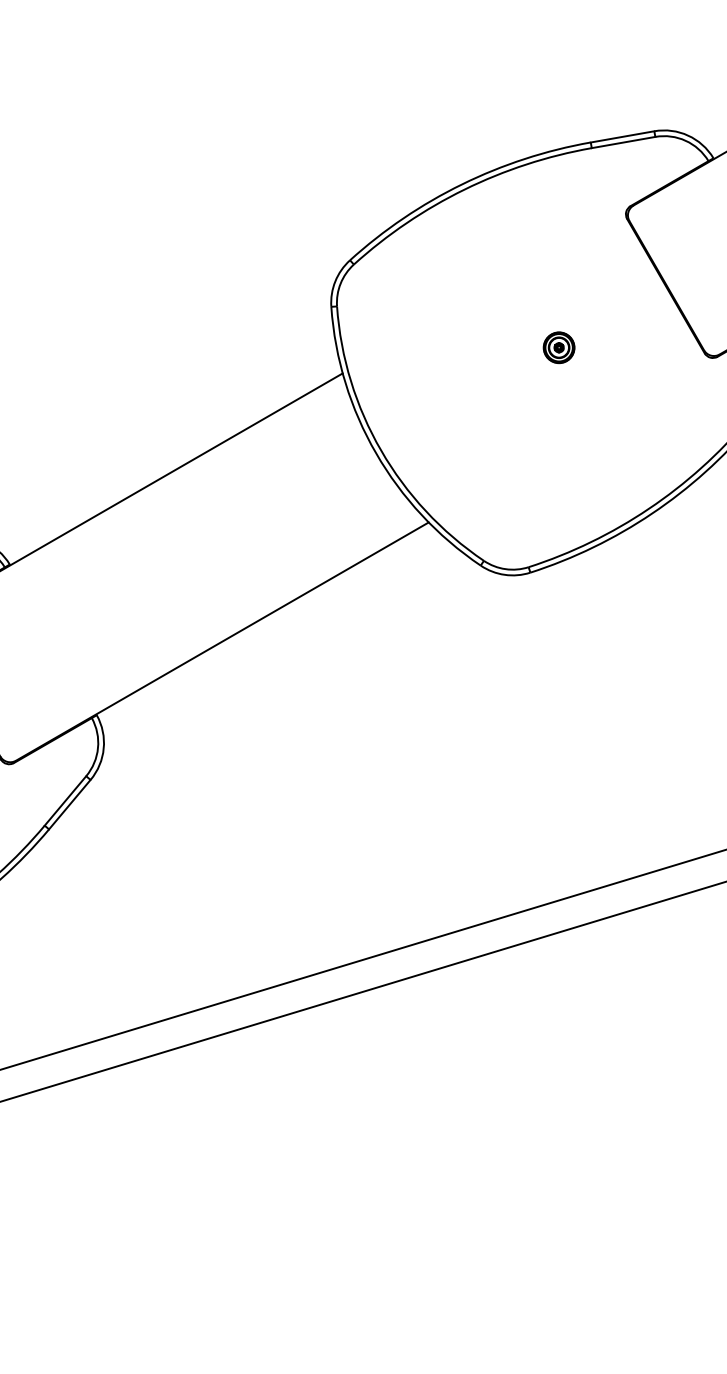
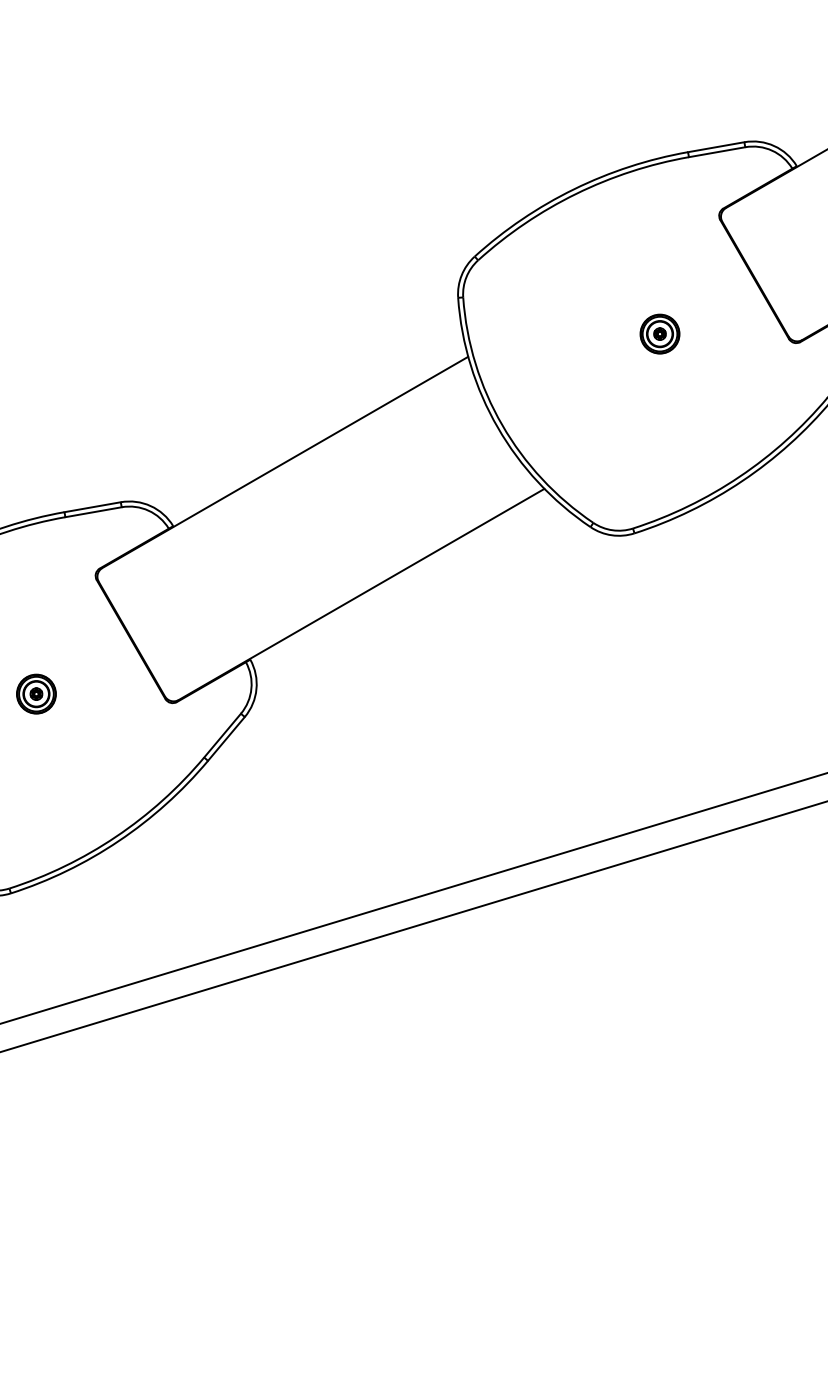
part: (558, 347) -> (659, 333), size x1.43

